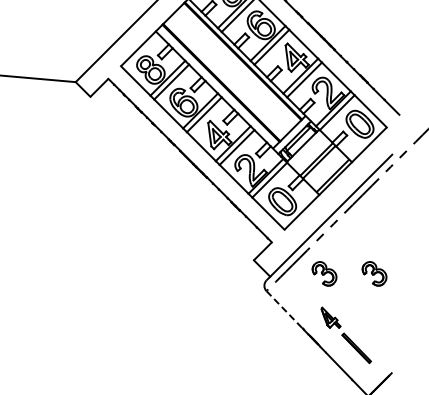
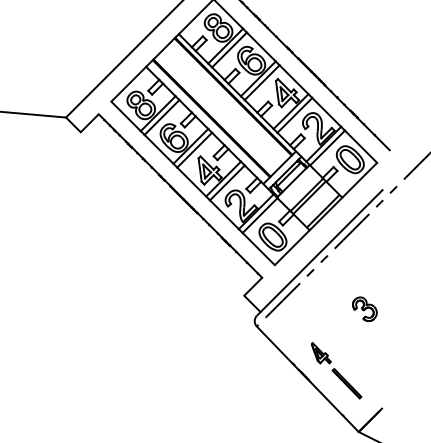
part: (324, 273) -> (314, 308), removed
line: (284, 309) -> (274, 344), dashed -> solid

